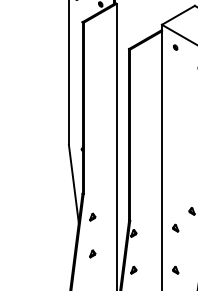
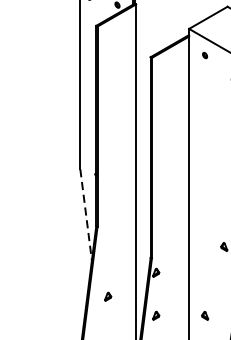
line: (73, 184) -> (85, 215), solid -> dashed
part: (92, 216) -> (107, 252), removed
part: (175, 227) -> (204, 265), removed

